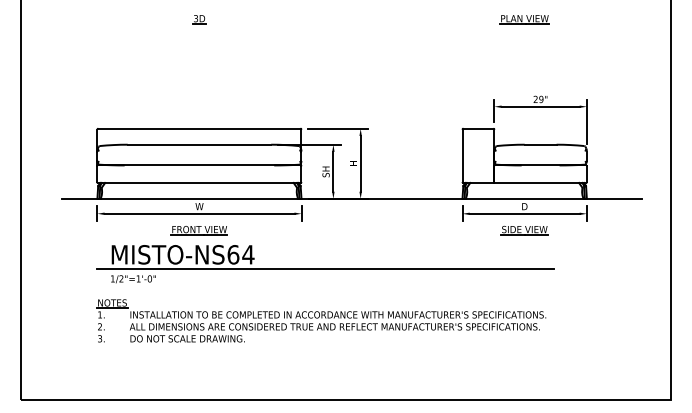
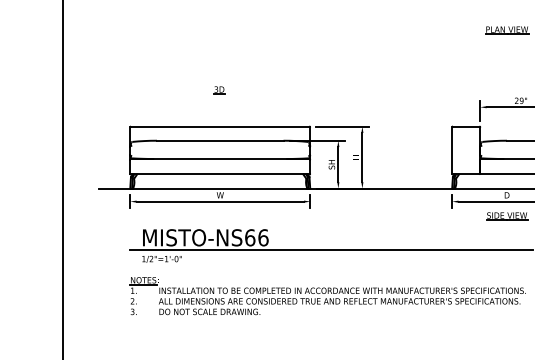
part: (199, 19) -> (219, 90), moved
part: (198, 230) -> (219, 216), removed
text: (248, 254) -> (263, 237), MISTO-NS64 -> MISTO-NS66

